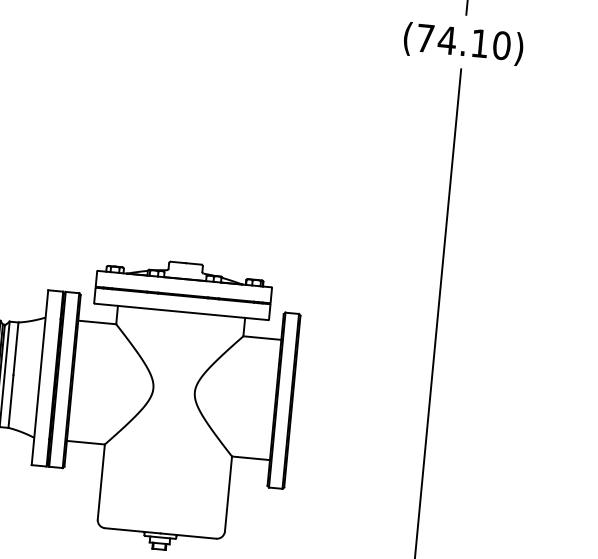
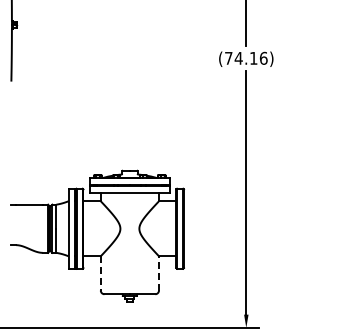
text: (501, 43) -> (263, 57), (74.10) -> (74.16)
line: (100, 482) -> (100, 273), solid -> dashed
line: (227, 491) -> (158, 272), solid -> dashed

